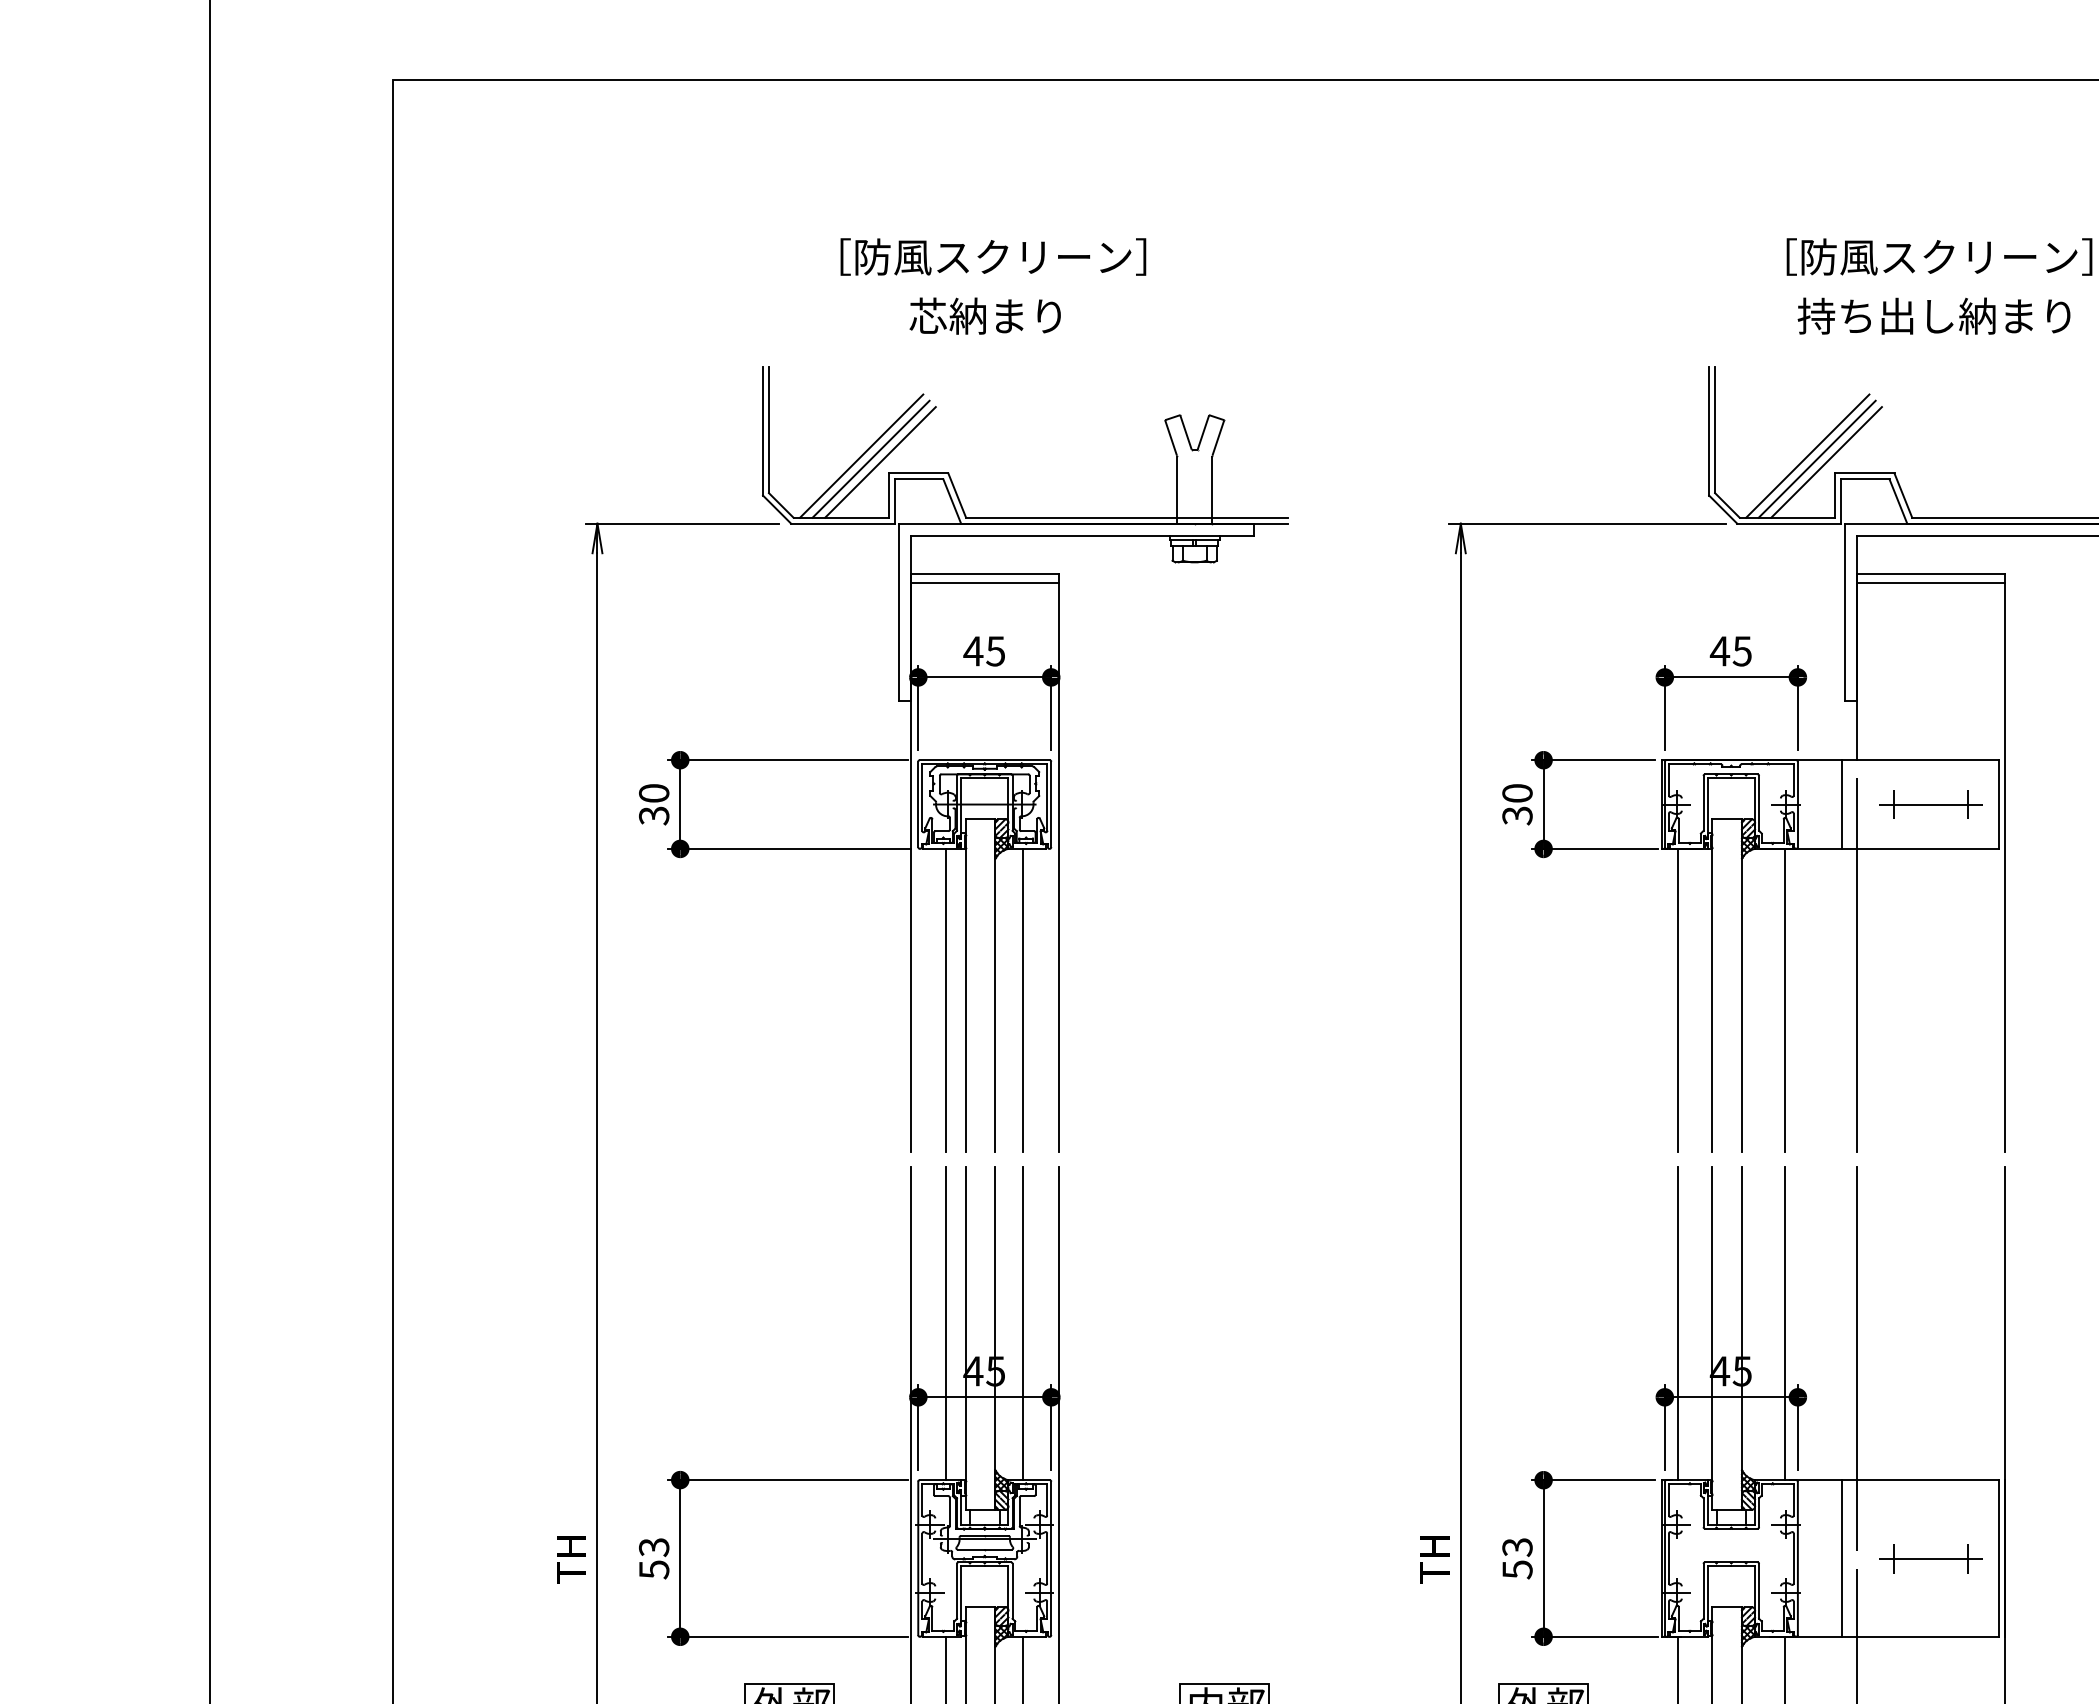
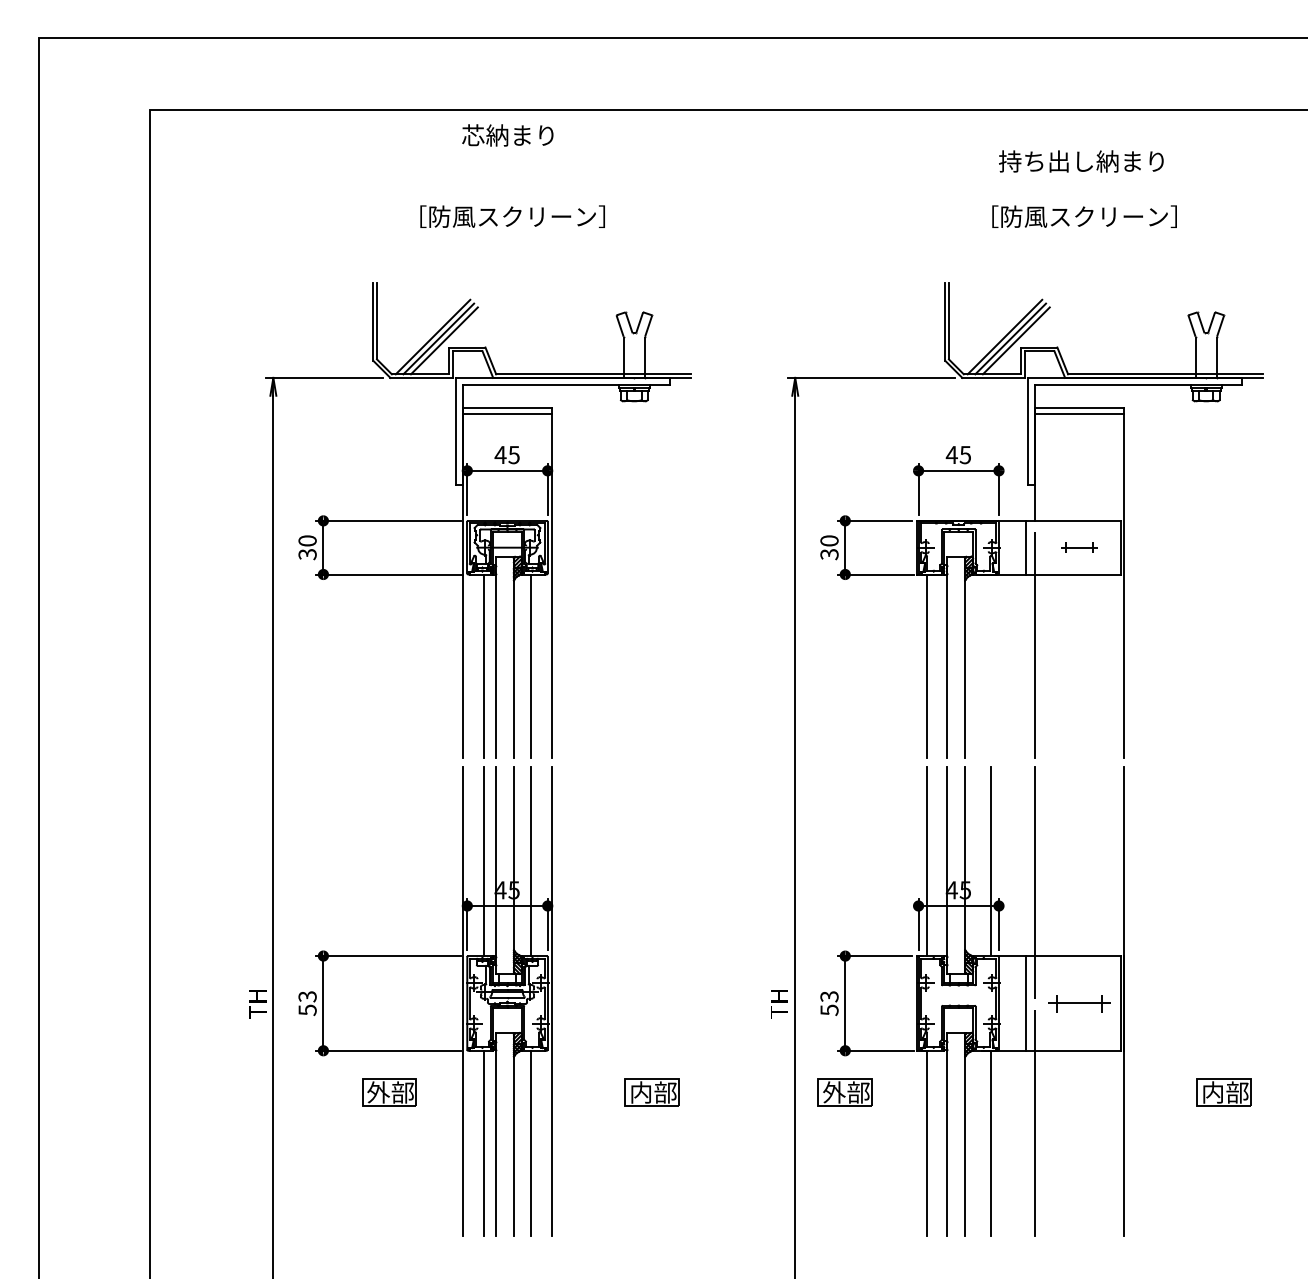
text: (984, 316) -> (507, 135), moved
text: (1934, 316) -> (1081, 161), moved
part: (1931, 804) -> (1079, 547), size x0.6
line: (1783, 999) -> (990, 665), removed

